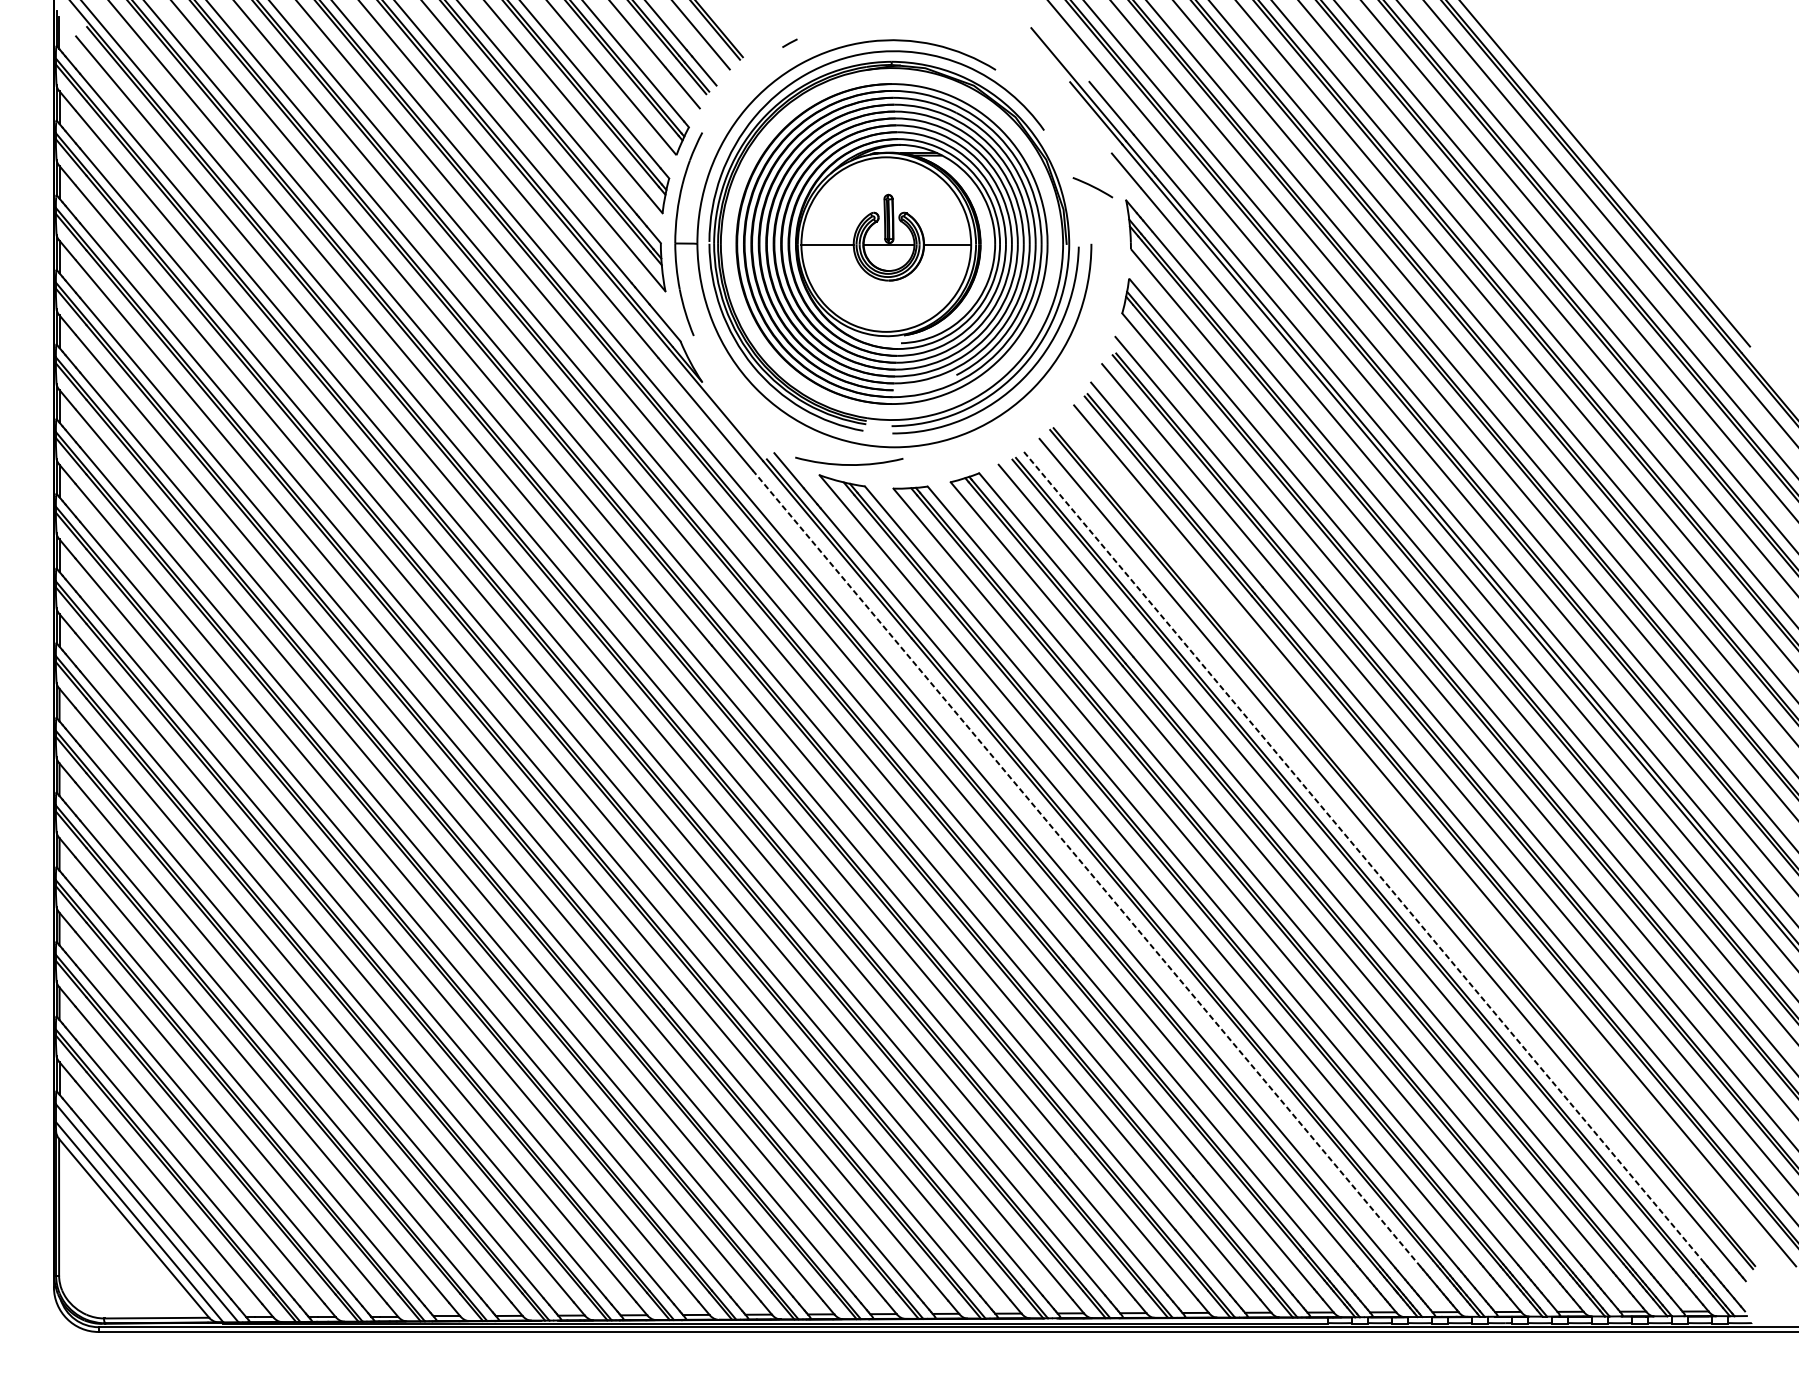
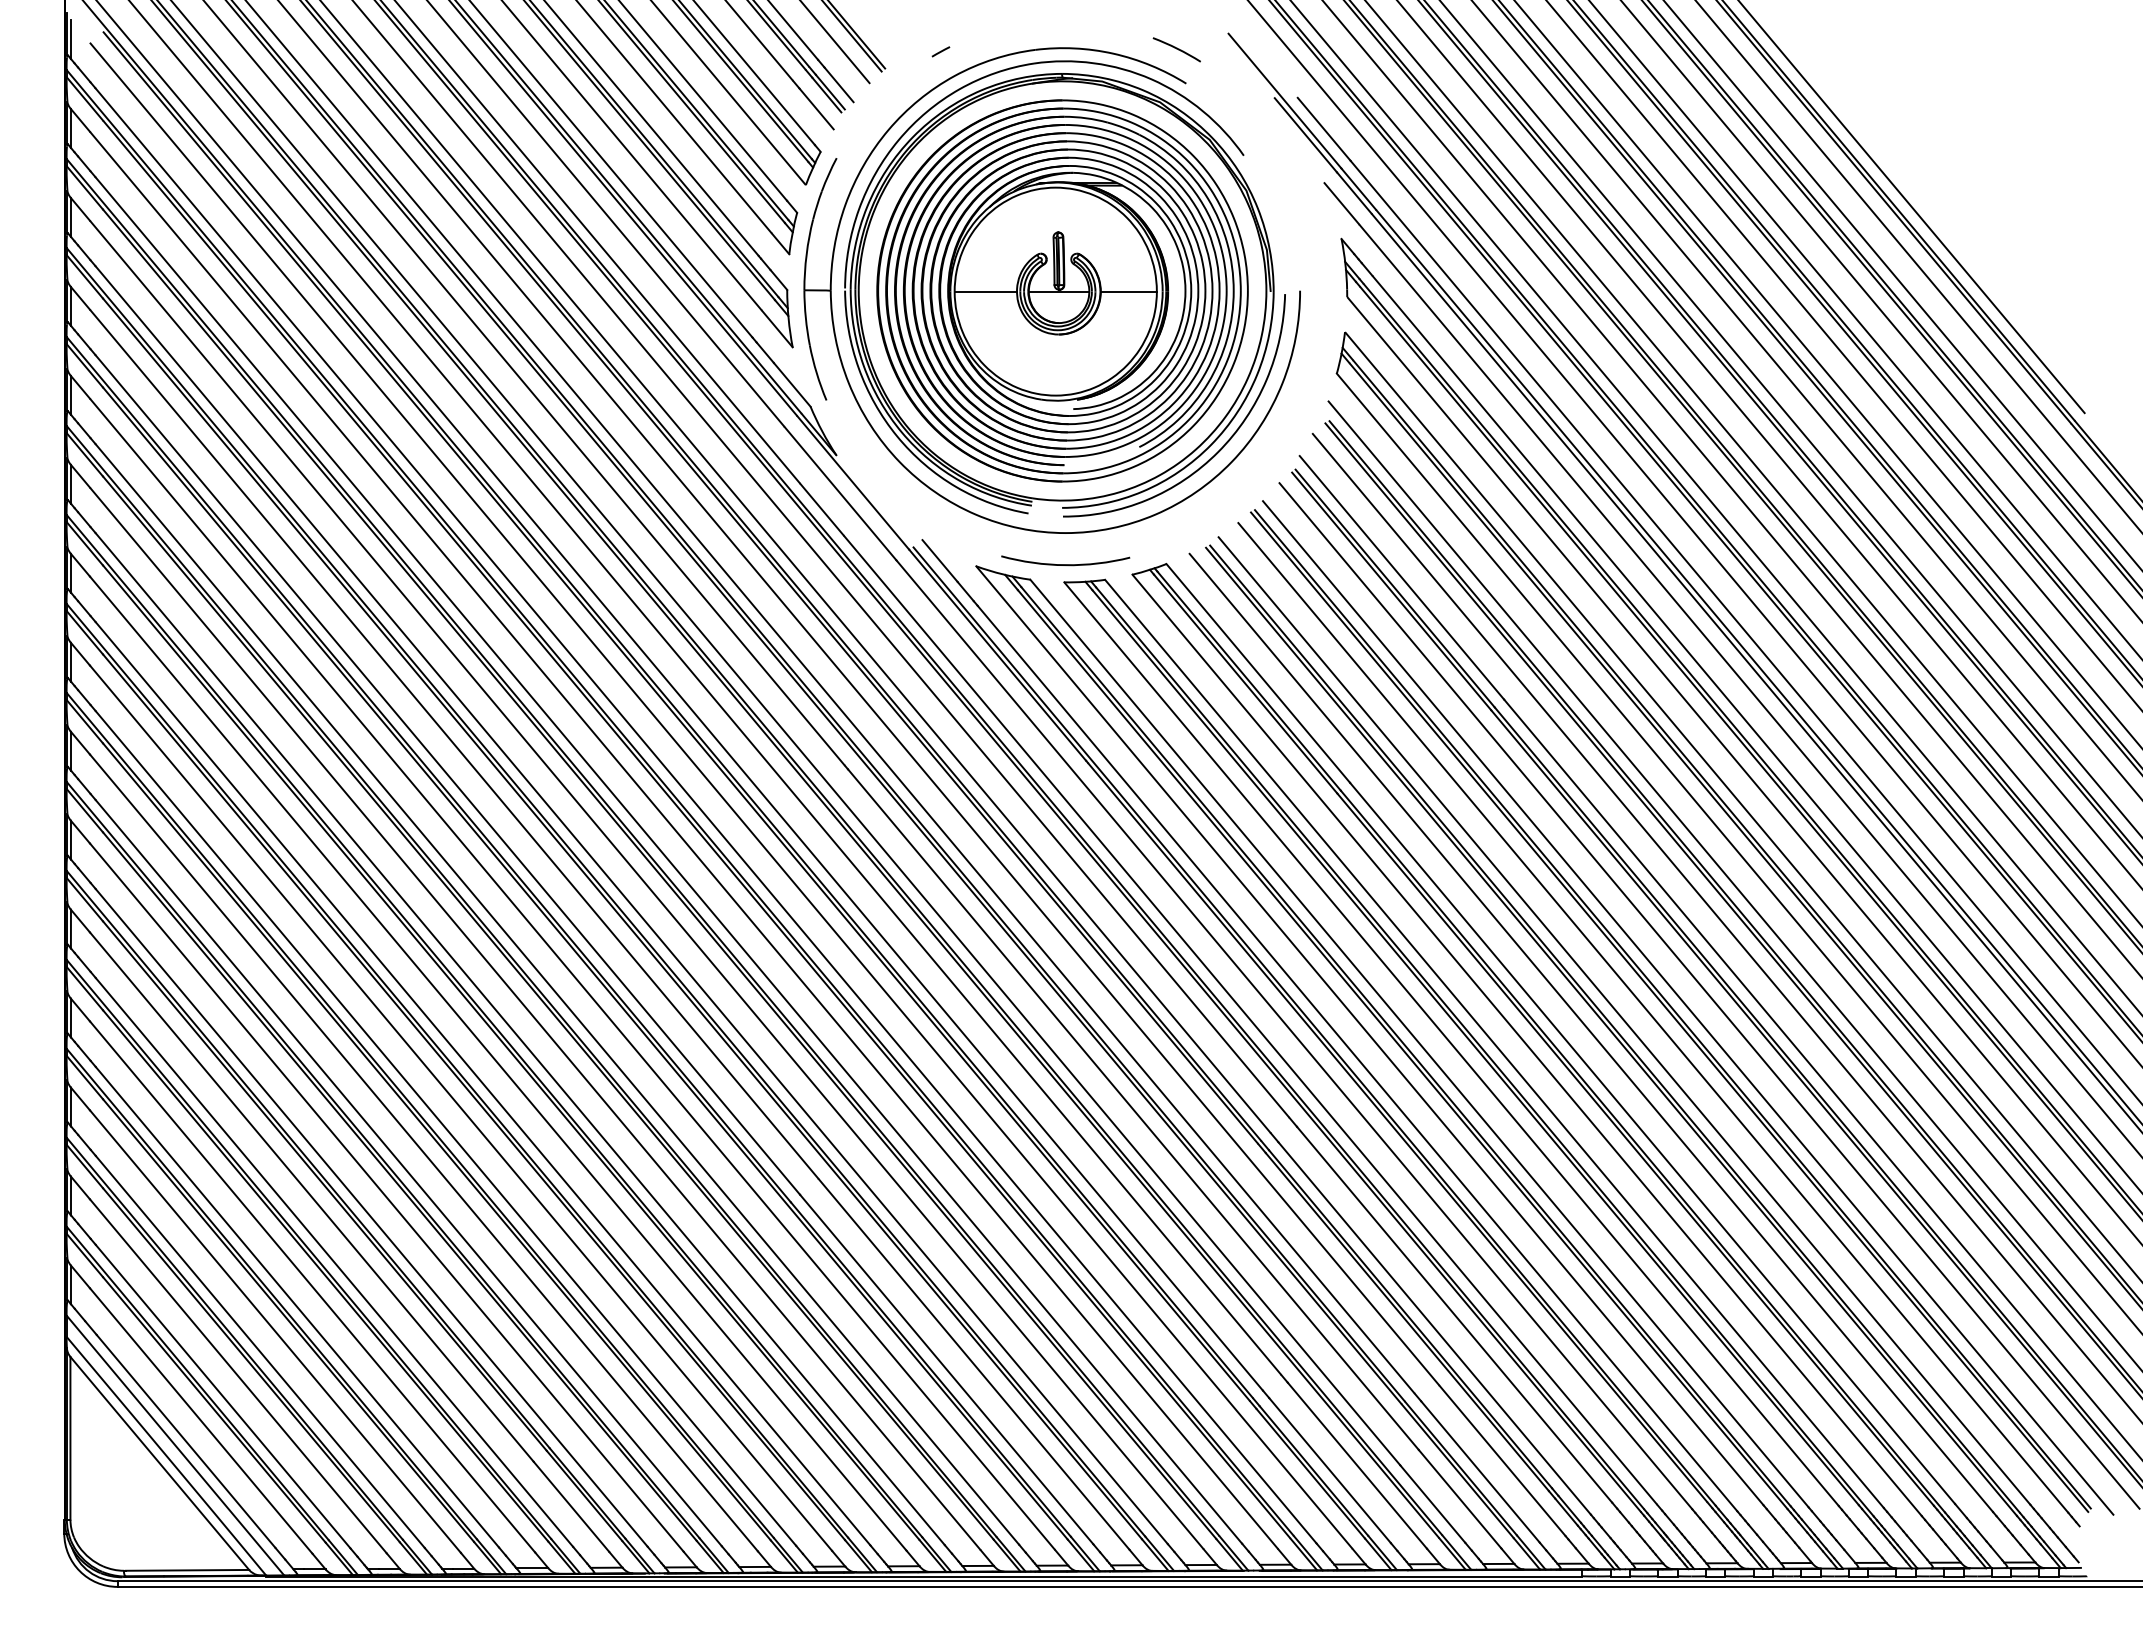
arc: (1092, 187) -> (1176, 49), moved
arc: (849, 464) -> (1065, 564), moved
line: (1417, 845) -> (1688, 1007), added
line: (1363, 856) -> (1624, 1020), dashed -> solid
line: (1086, 869) -> (1294, 1035), dashed -> solid

